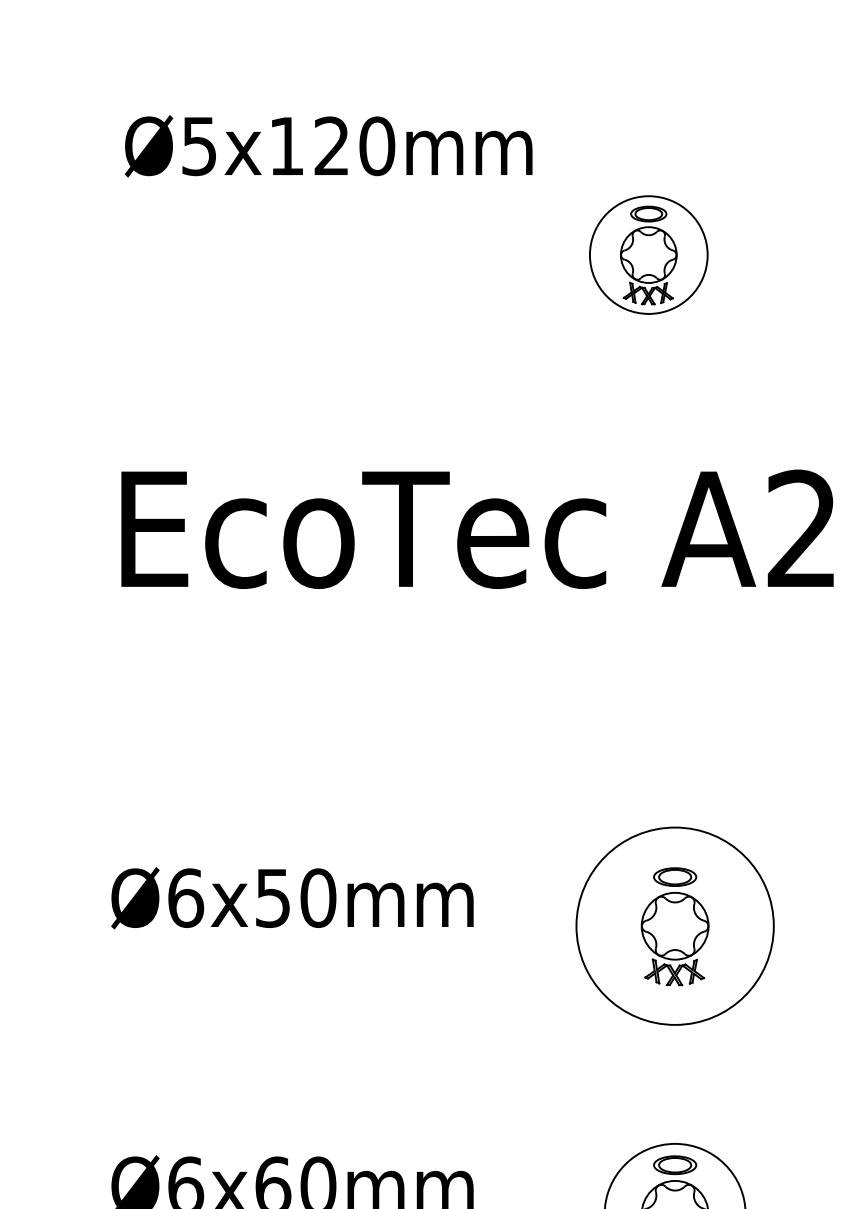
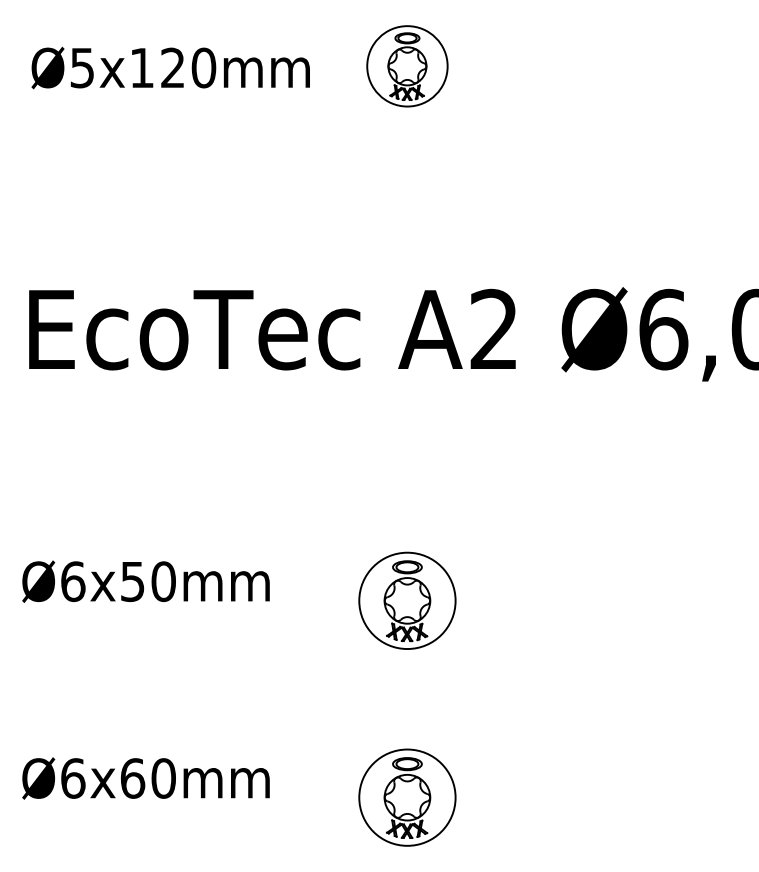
part: (648, 255) -> (407, 66), moved
circle: (675, 925) -> (407, 600), size x0.71

